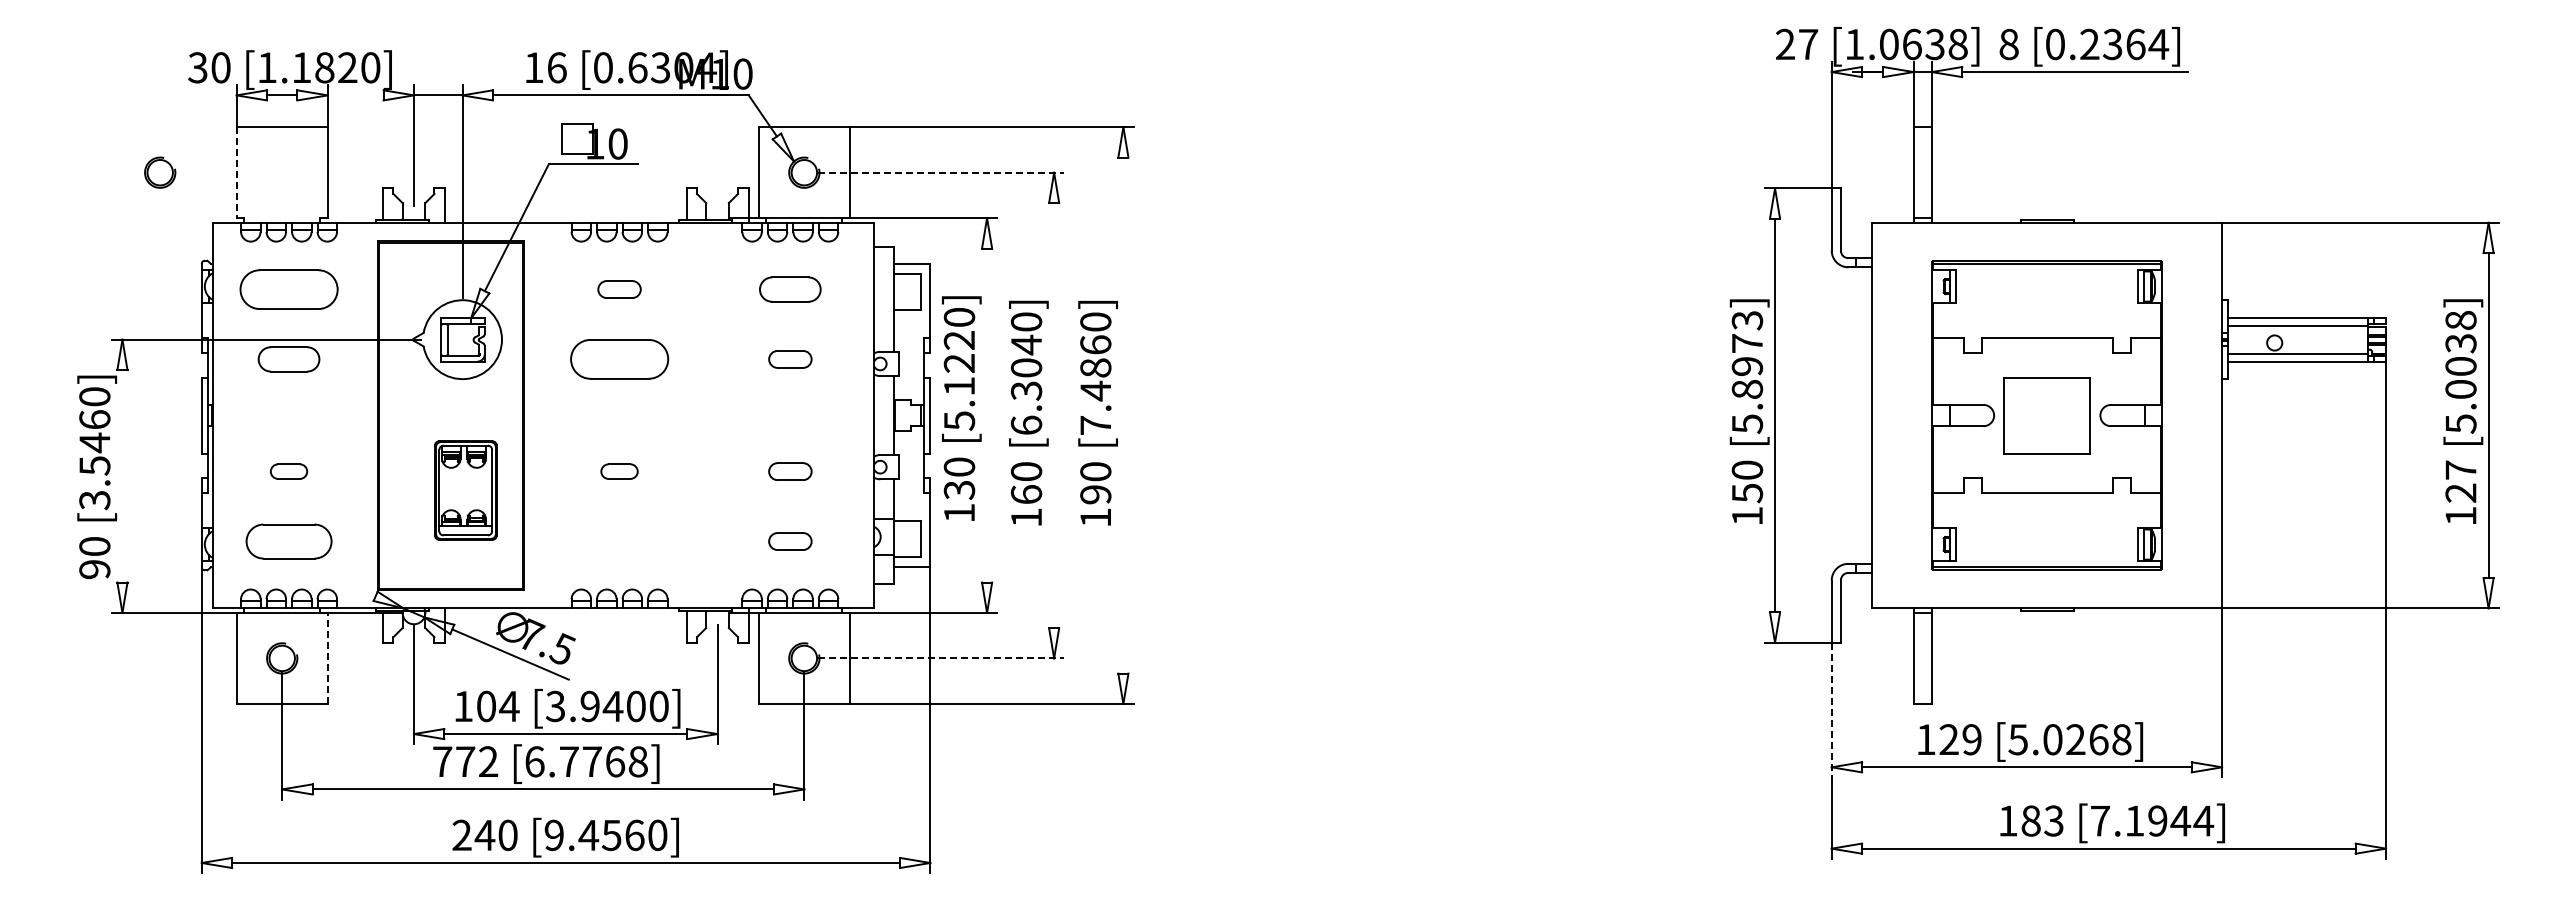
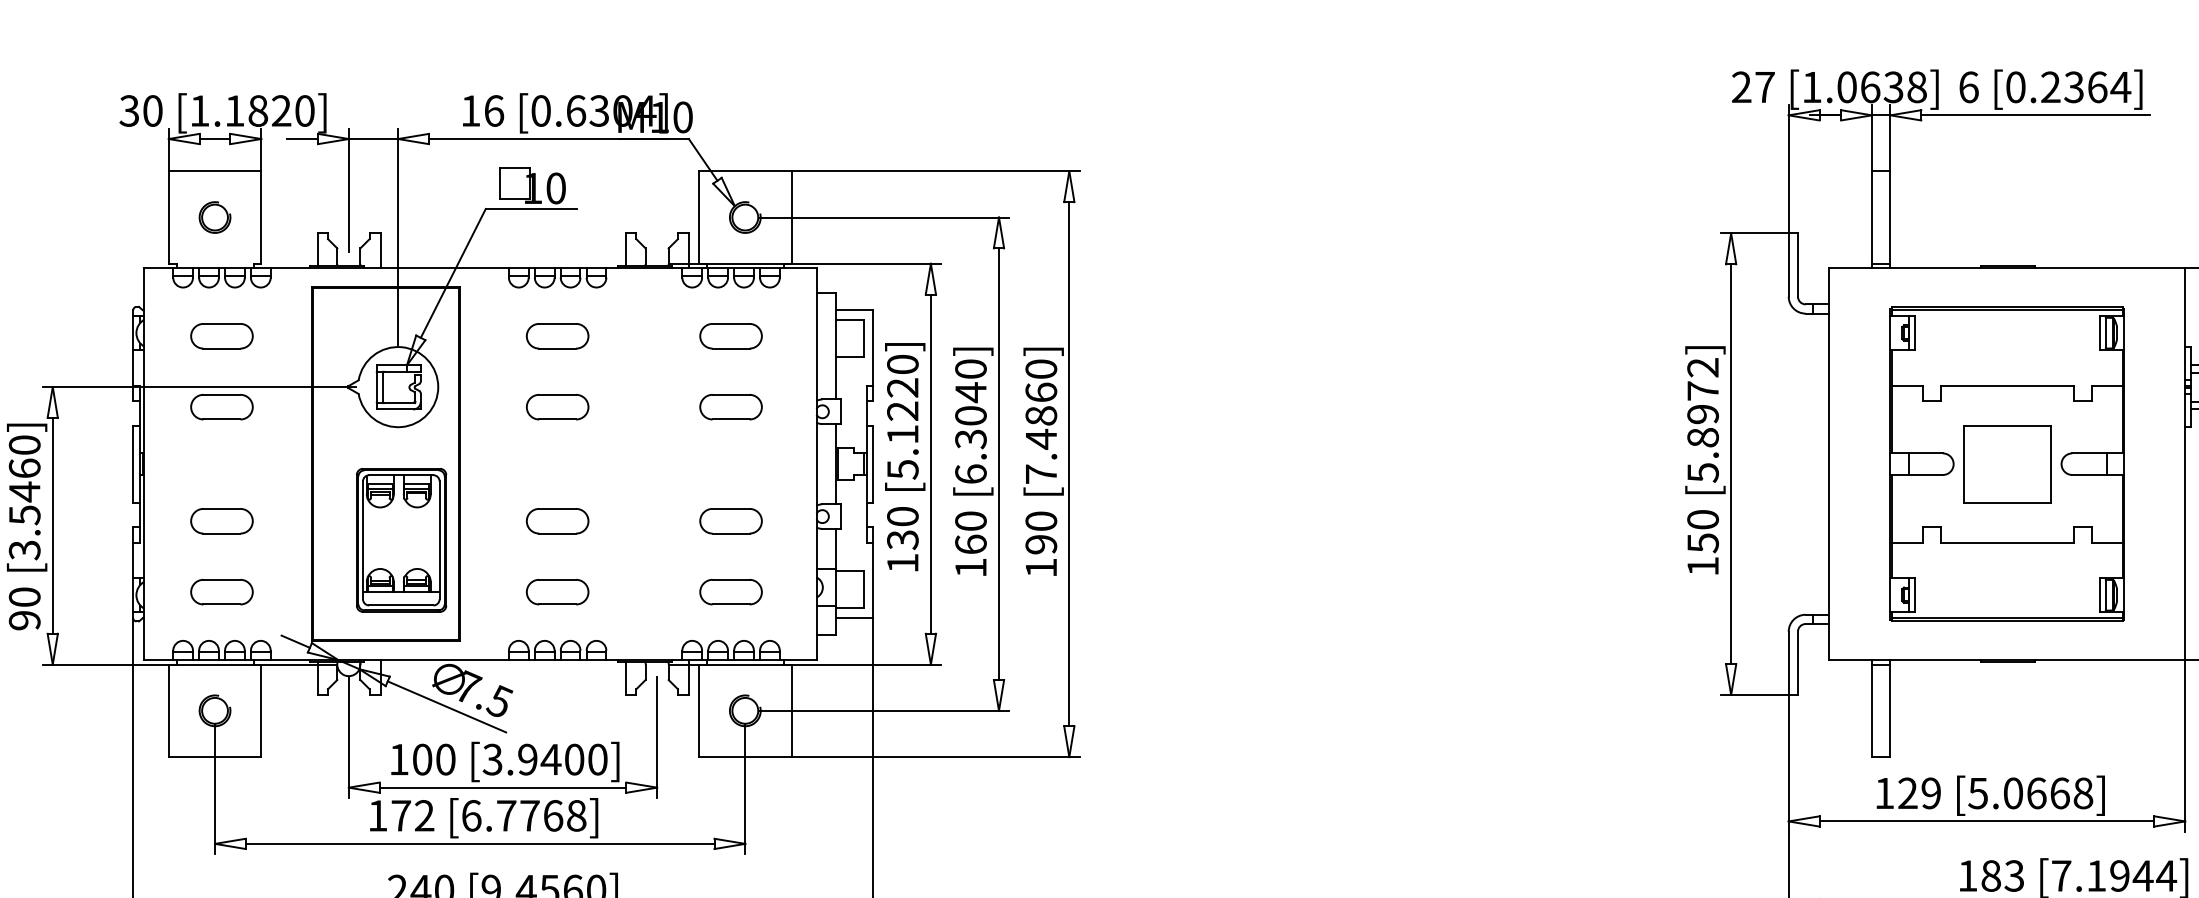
text: (2008, 44) -> (1968, 87), 8 -> 6
line: (368, 95) -> (302, 139), added
part: (160, 172) -> (215, 217), moved
line: (236, 172) -> (168, 217), dashed -> solid
line: (941, 172) -> (884, 217), dashed -> solid
part: (288, 289) -> (221, 336), size x0.62
part: (619, 289) -> (557, 336), size x1.43
text: (1747, 320) -> (1703, 367), [5.8973] -> [5.8972]
part: (619, 359) -> (557, 407), size x0.62
part: (790, 359) -> (731, 407), size x1.43
line: (987, 415) -> (931, 464), added
line: (1054, 415) -> (999, 464), added
line: (1123, 415) -> (1069, 464), added
part: (288, 471) -> (221, 521), size x1.67
part: (619, 471) -> (557, 521), size x1.67
part: (790, 471) -> (731, 521), size x1.43
line: (122, 476) -> (52, 526), added
part: (465, 490) -> (401, 540), size x1.43
part: (288, 541) -> (221, 592), size x0.71
part: (619, 541) -> (557, 592), added
part: (790, 541) -> (731, 592), size x1.43
line: (361, 590) -> (295, 641), added
line: (327, 658) -> (261, 710), dashed -> solid
line: (941, 658) -> (884, 710), dashed -> solid
text: (509, 706) -> (445, 759), 104 -> 100
line: (1831, 710) -> (1788, 763), dashed -> solid
text: (2075, 739) -> (2036, 793), [5.0268] -> [5.0668]
text: (442, 761) -> (377, 815), 772 -> 172

